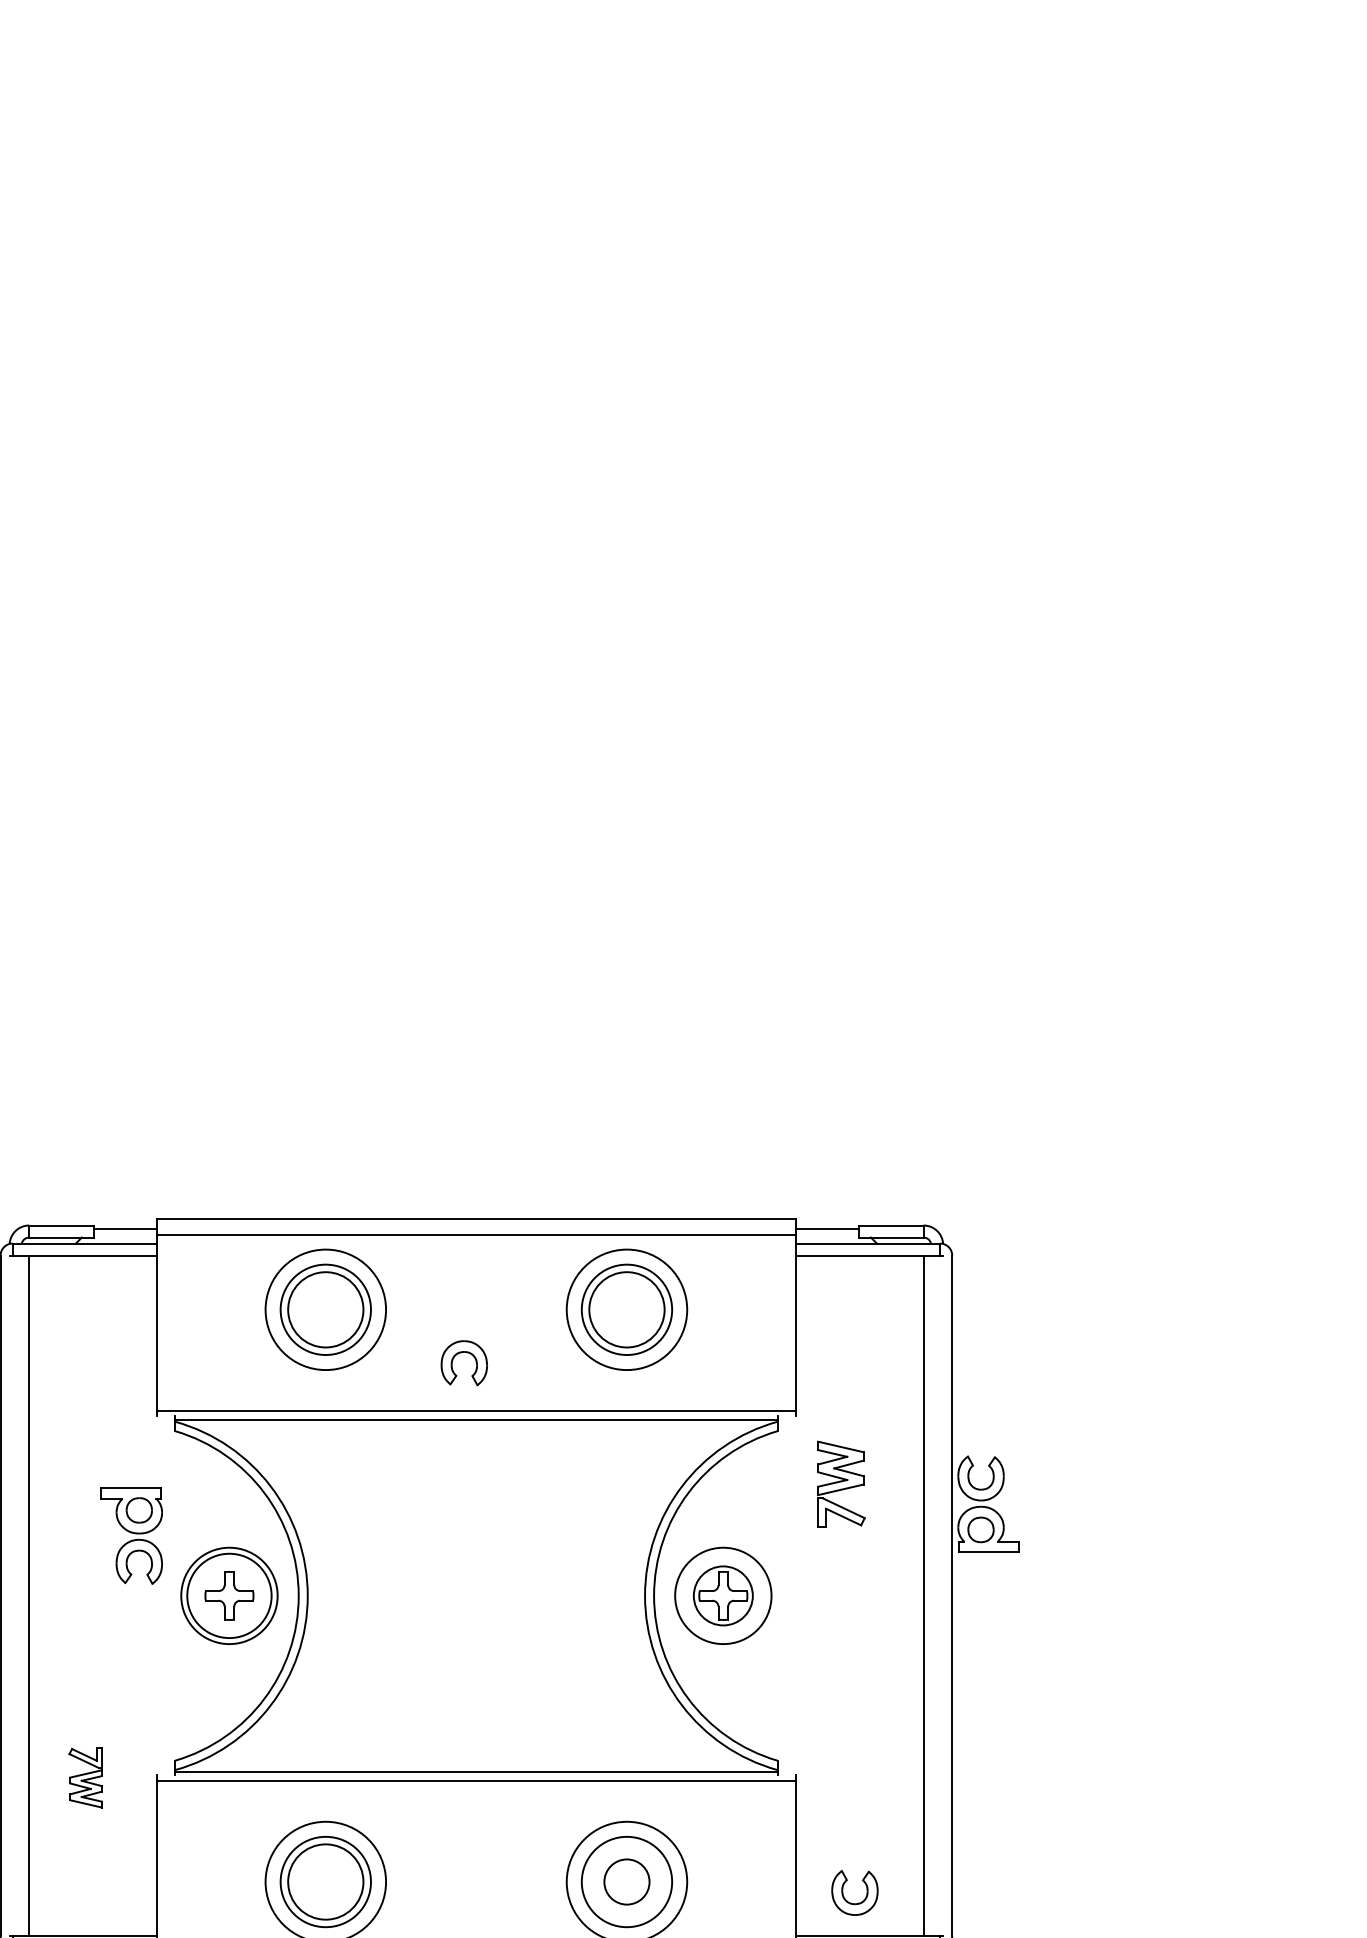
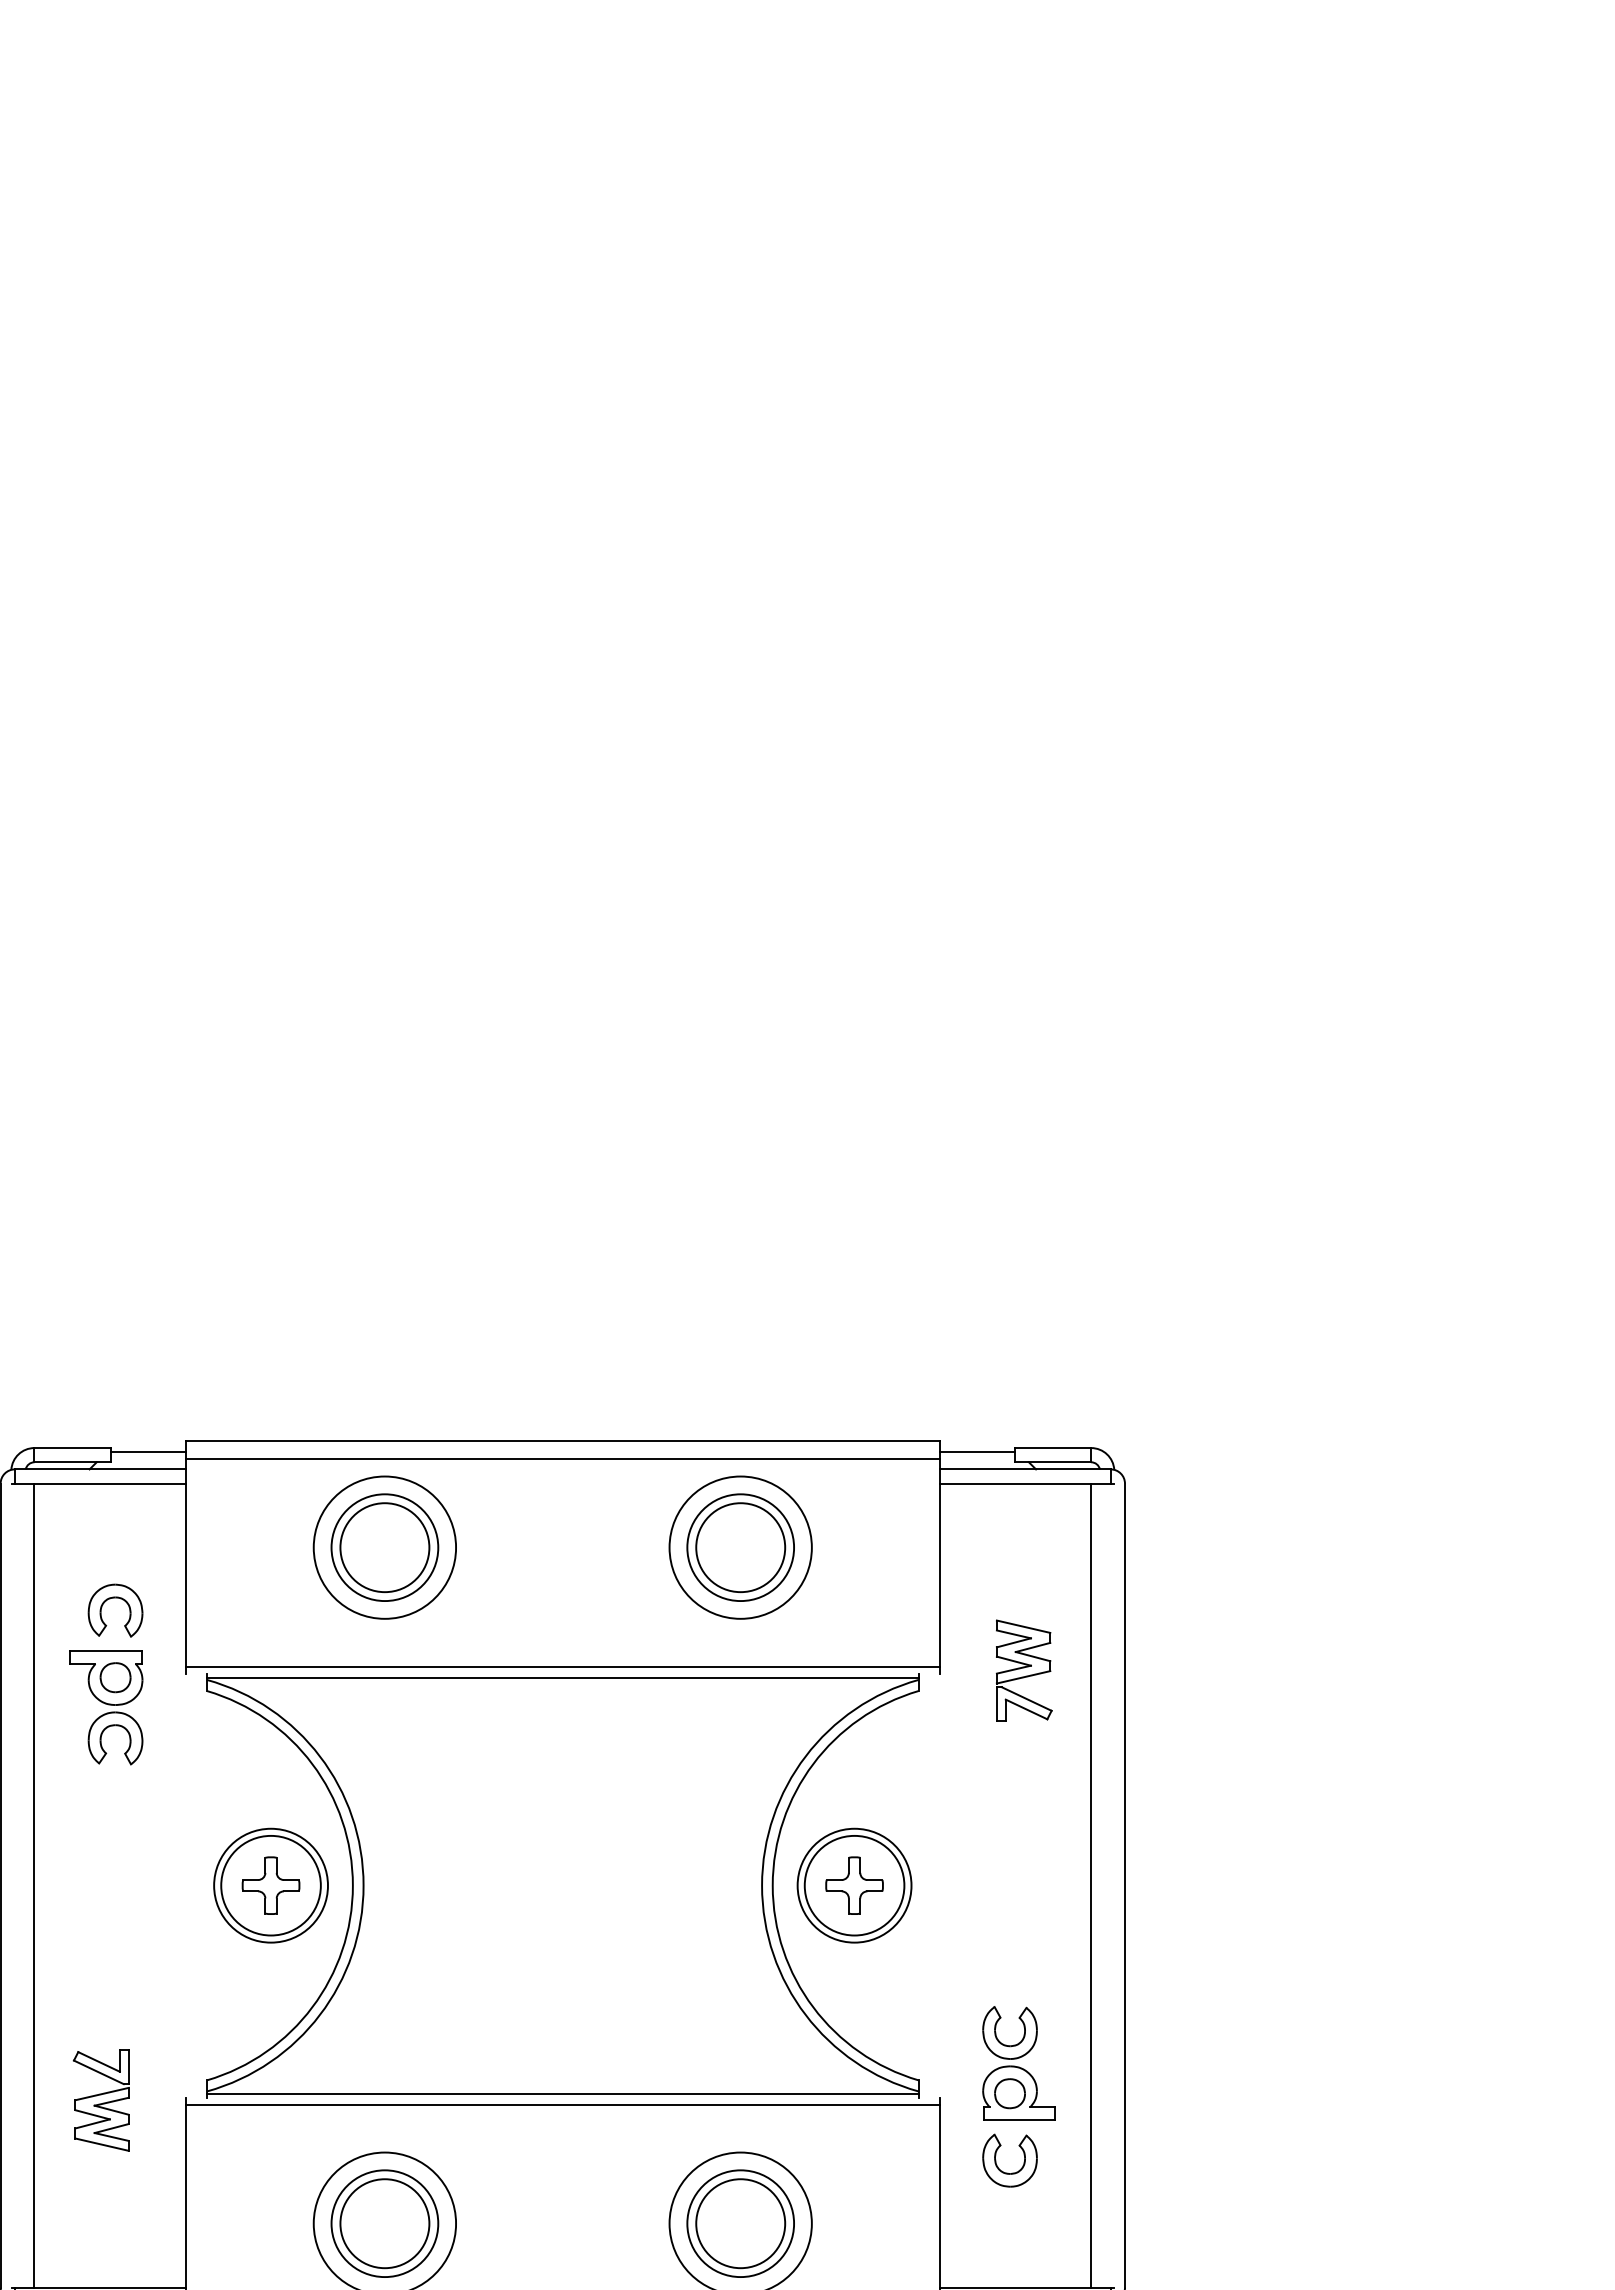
part: (464, 1352) -> (115, 1598), moved
part: (841, 1484) -> (1024, 1670), moved
part: (988, 1504) -> (1018, 2063), moved
part: (131, 1535) -> (106, 1707), moved
circle: (723, 1595) -> (854, 1885), size x1.43
part: (85, 1777) -> (100, 2100), size x1.43
circle: (626, 1881) -> (740, 2223), size x1.67
part: (852, 1903) -> (1007, 2172), moved

